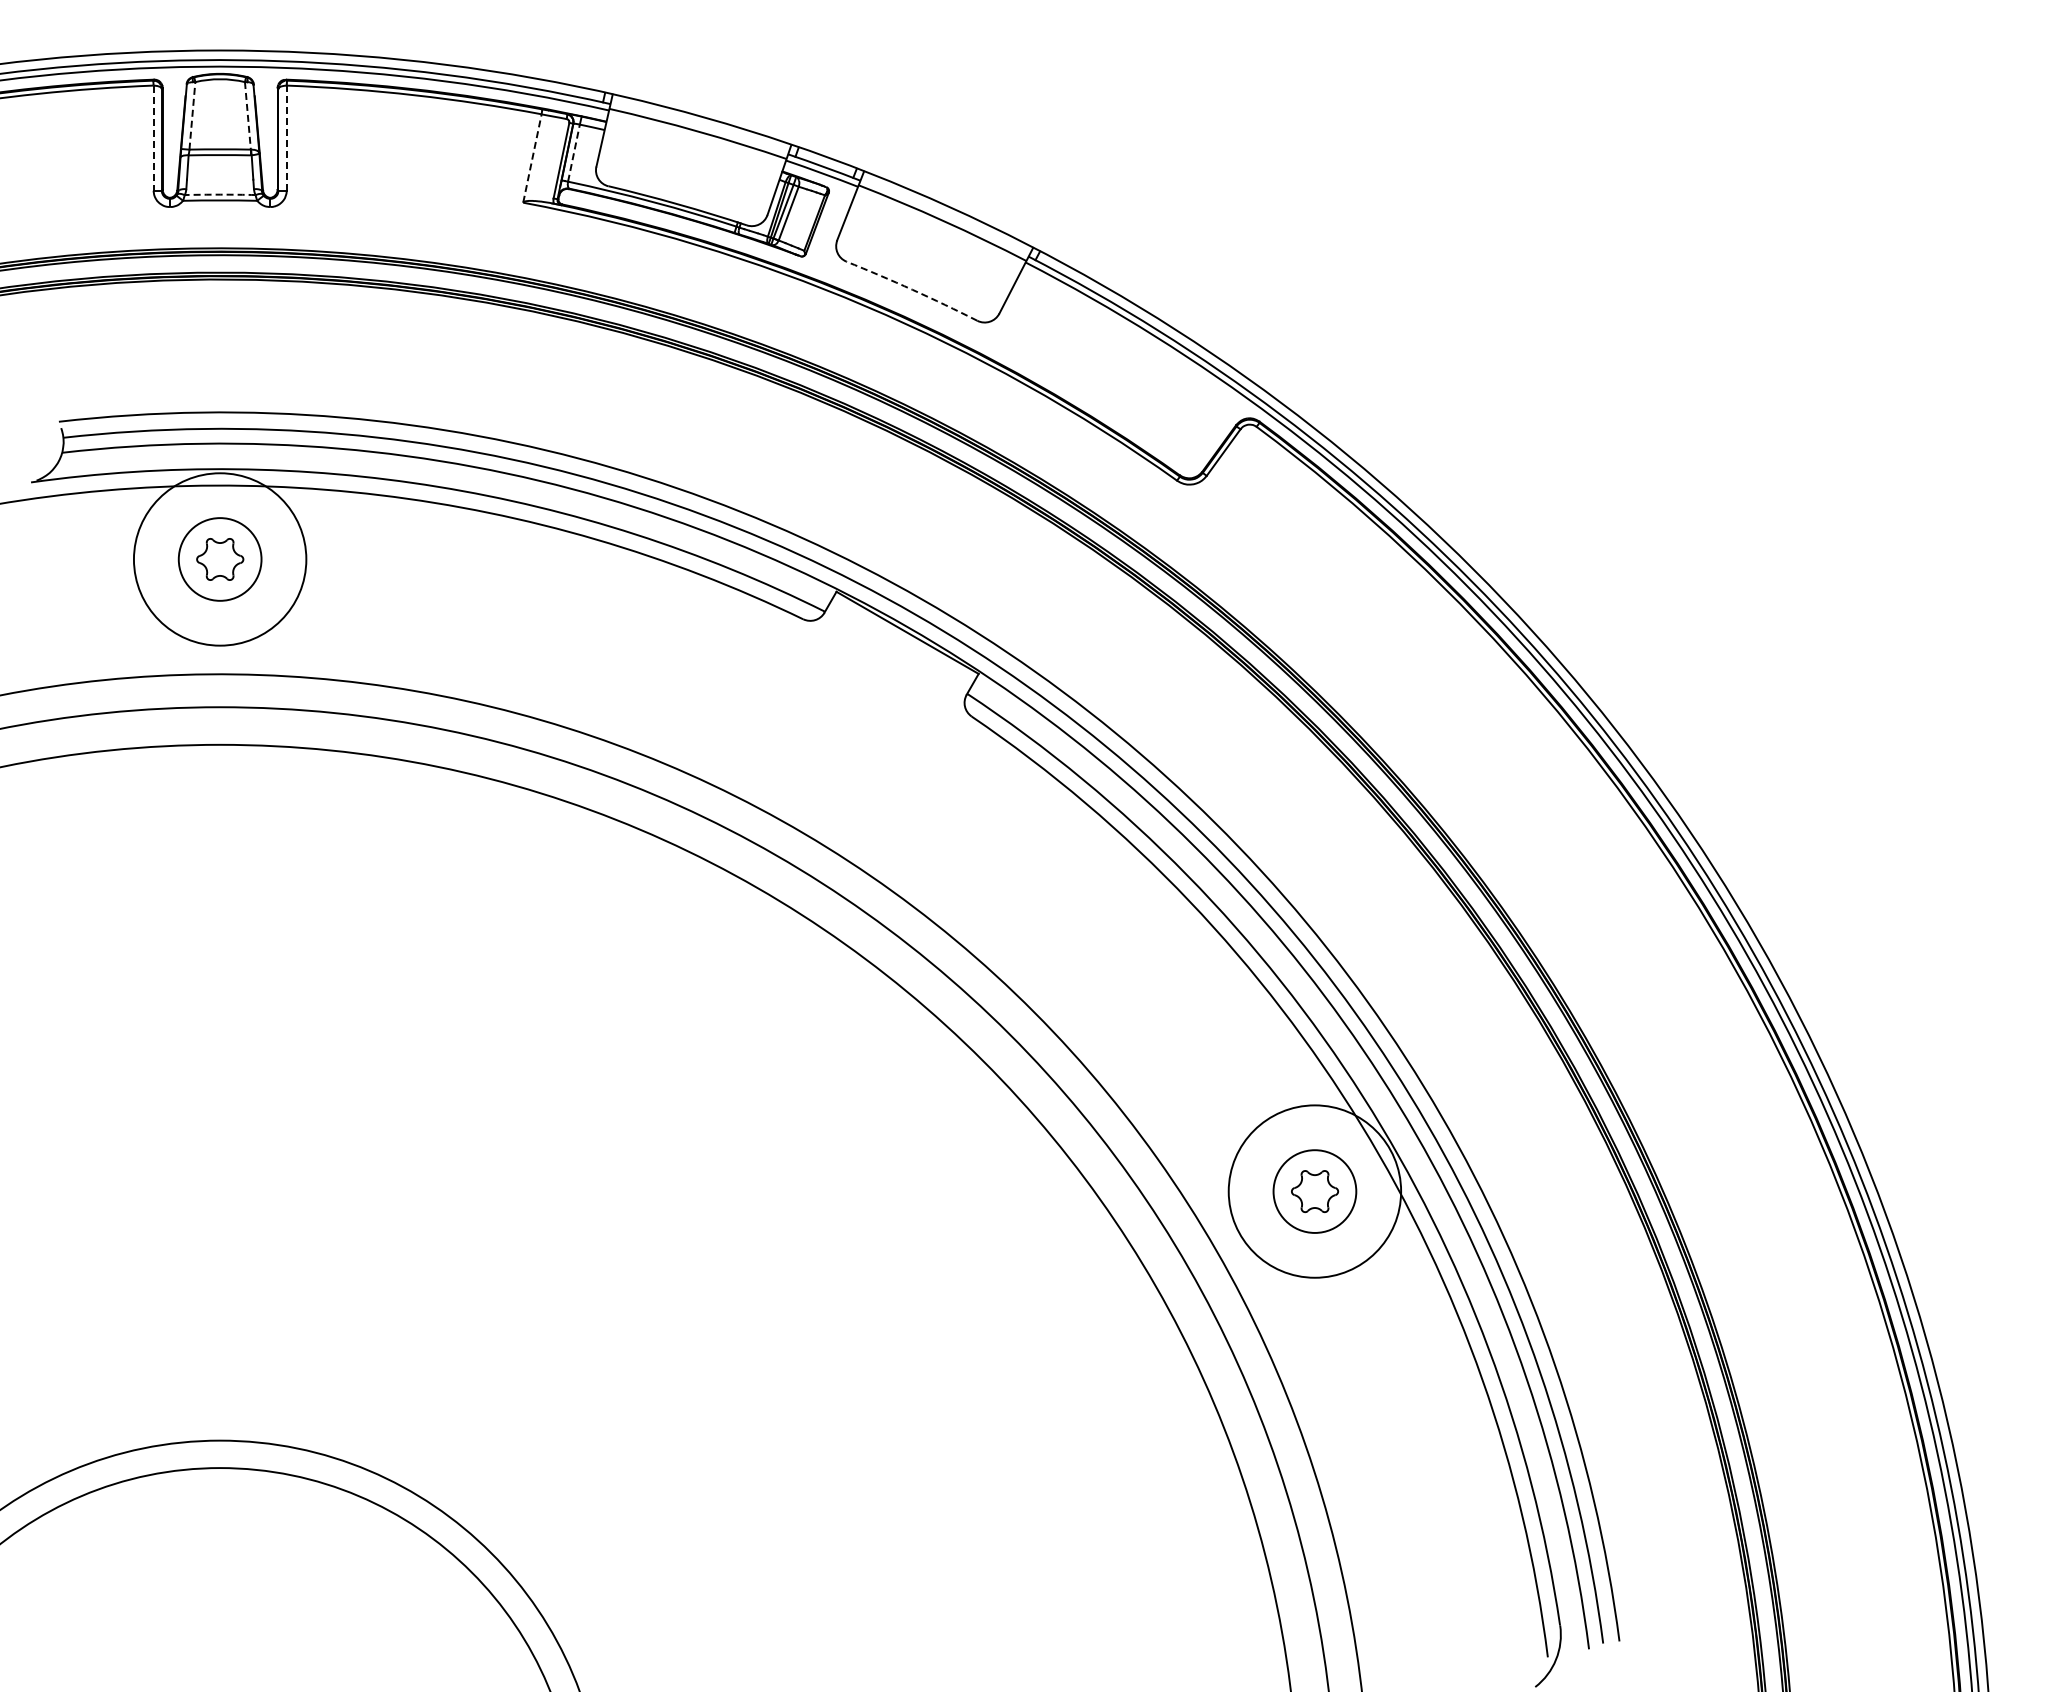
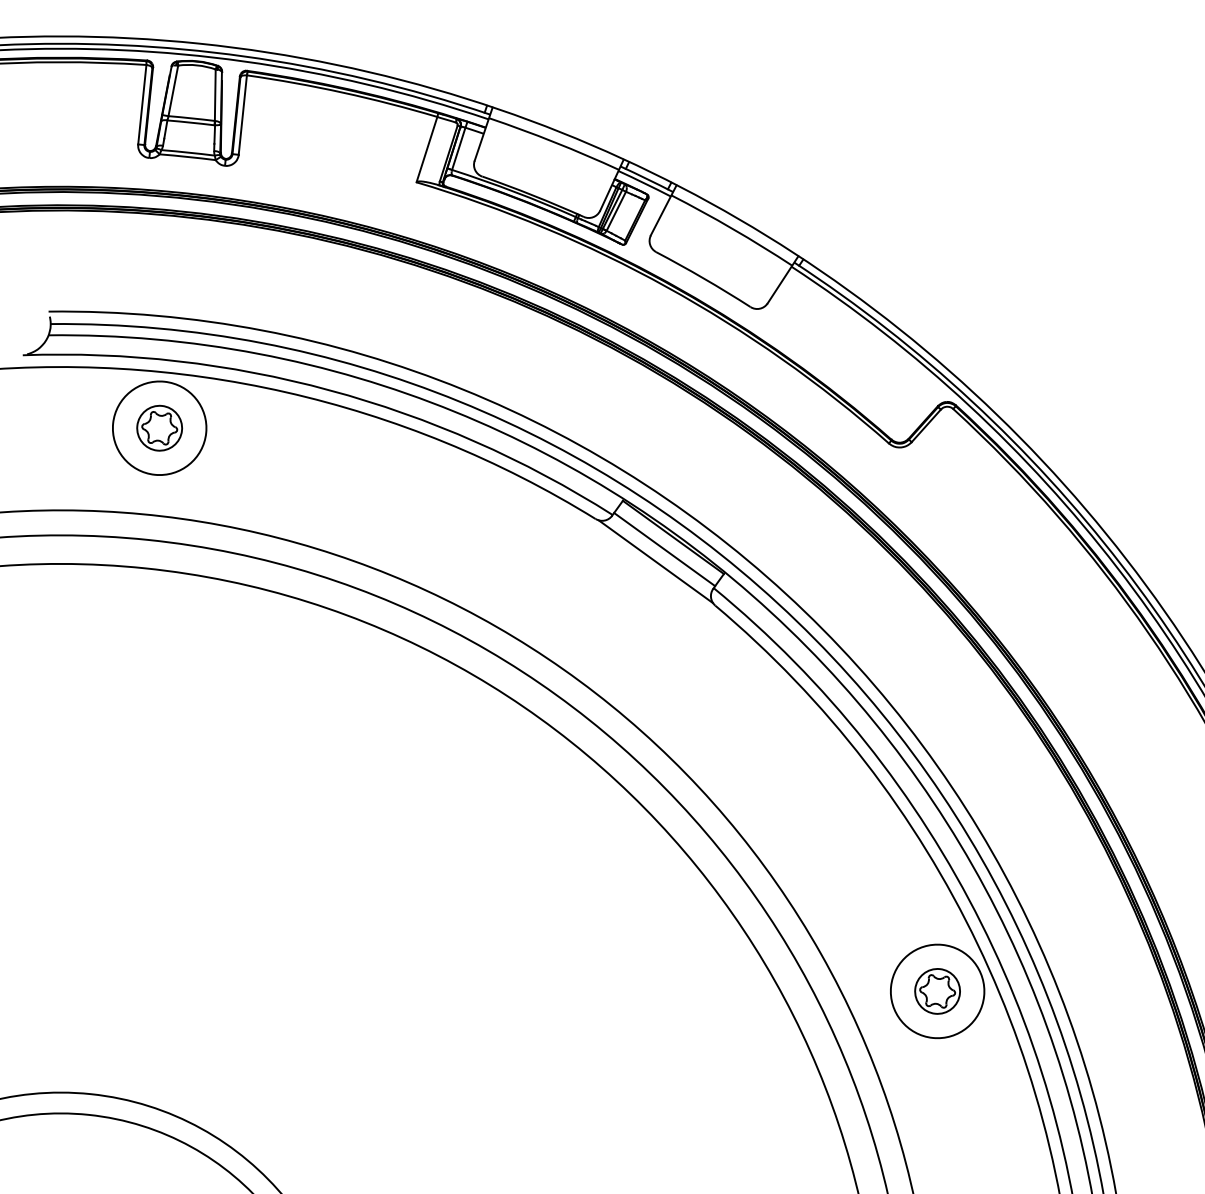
line: (192, 115) -> (173, 90), dashed -> solid
line: (247, 115) -> (215, 94), dashed -> solid
line: (153, 138) -> (142, 104), dashed -> solid
line: (286, 138) -> (242, 115), dashed -> solid
line: (574, 152) -> (459, 148), dashed -> solid
line: (532, 158) -> (427, 149), dashed -> solid
arc: (220, 194) -> (188, 152), dashed -> solid
arc: (912, 289) -> (703, 278), dashed -> solid
circle: (219, 559) -> (159, 428), size x0.71
circle: (219, 559) -> (159, 428), size x0.71
line: (897, 649) -> (664, 549), added
line: (887, 666) -> (655, 561), added
circle: (1314, 1191) -> (937, 991), size x0.71
circle: (1314, 1191) -> (937, 991), size x0.71

